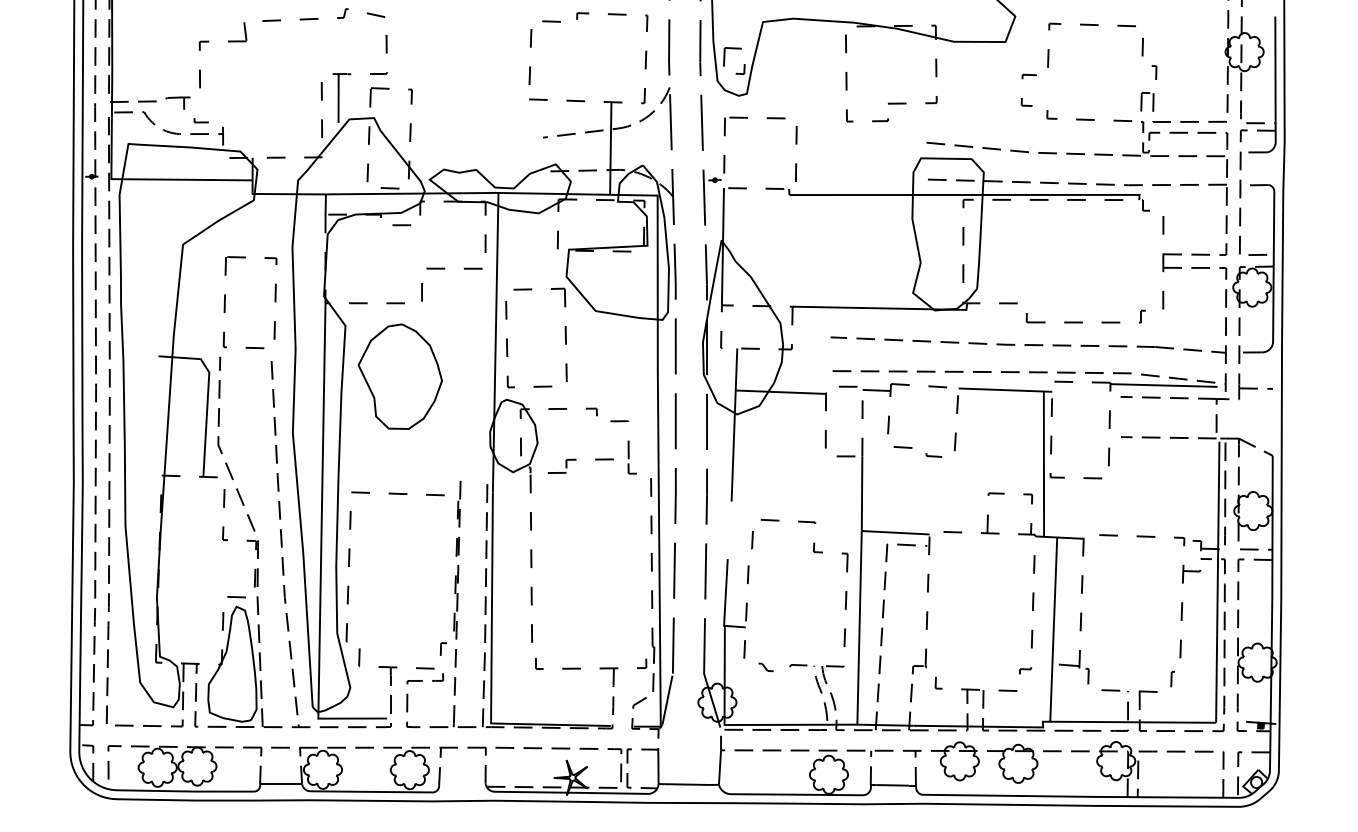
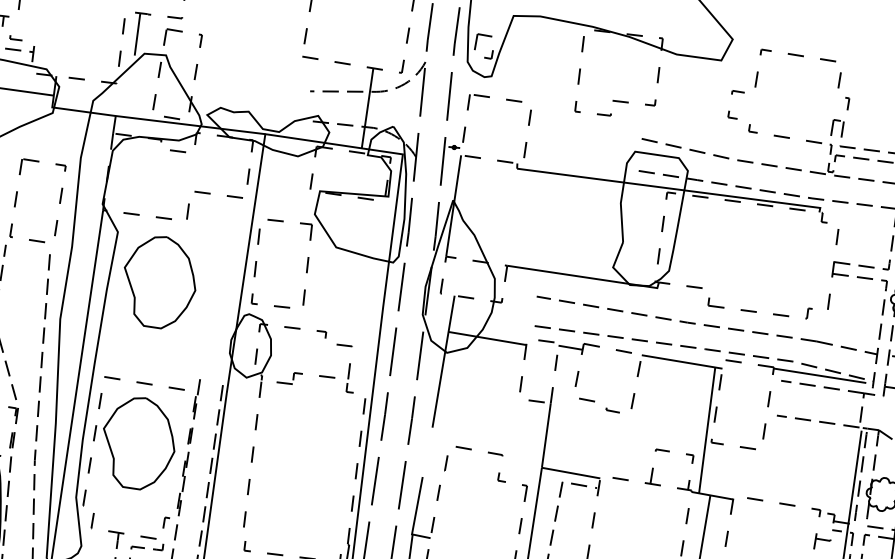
part: (399, 562) -> (138, 443), added

